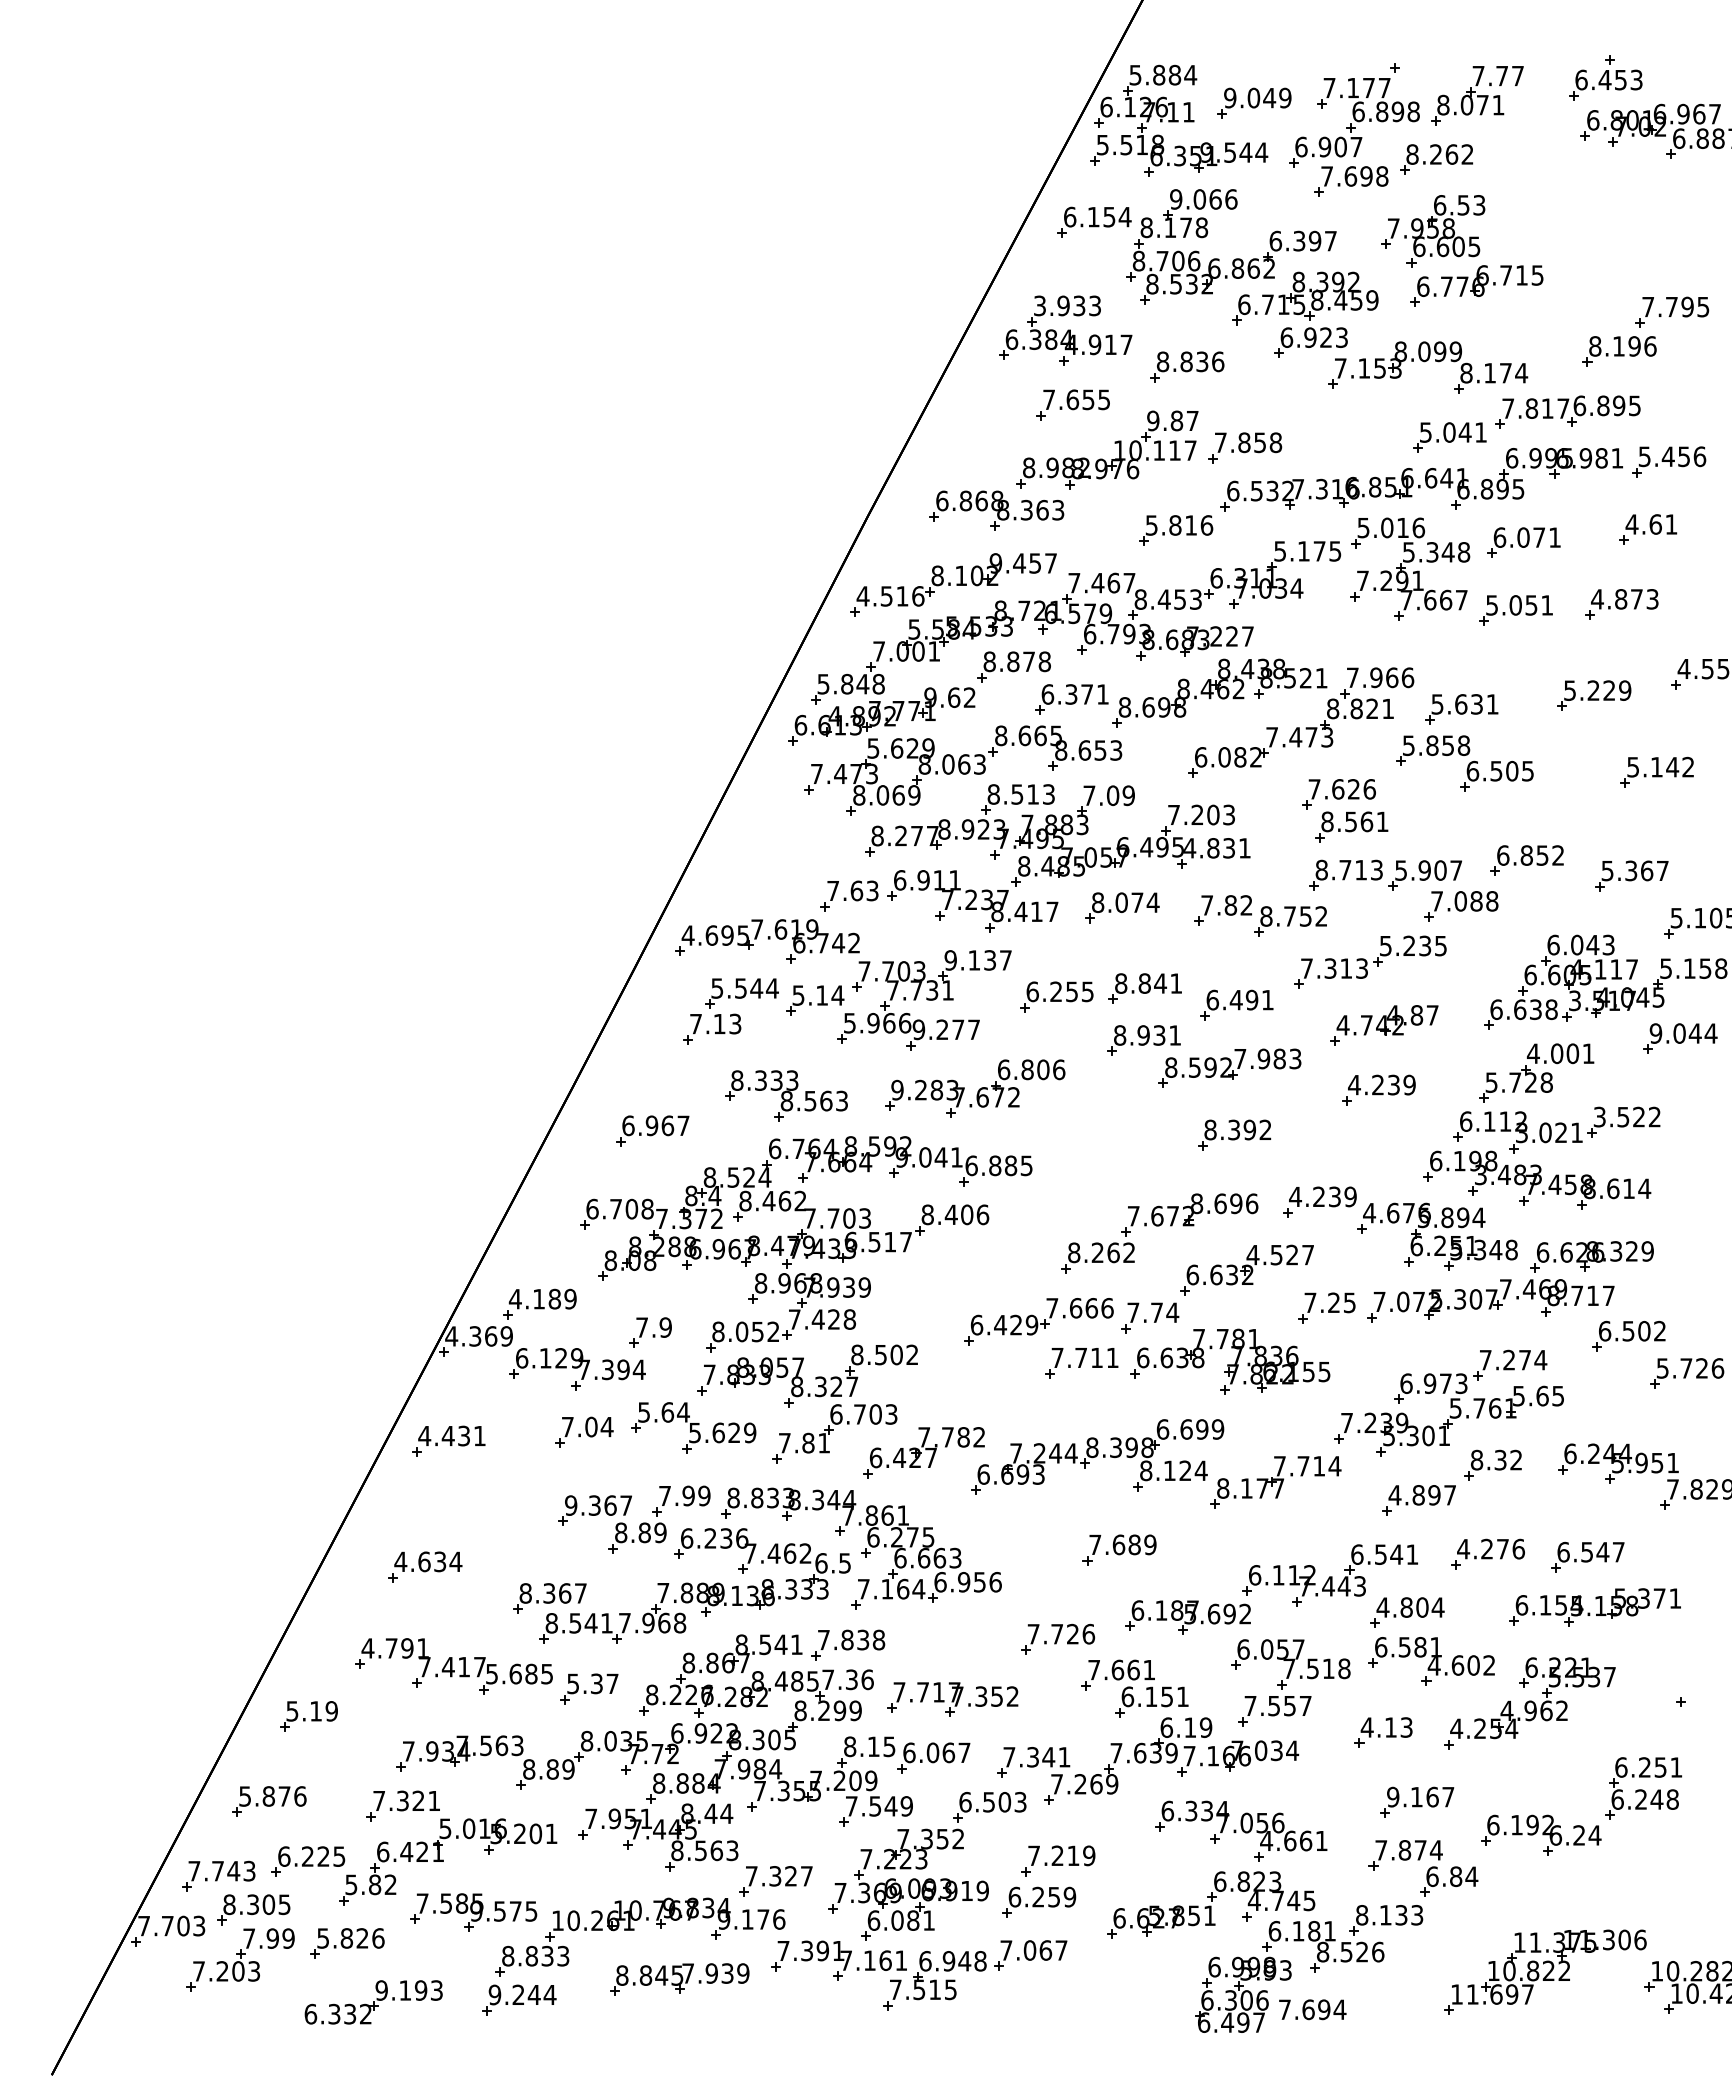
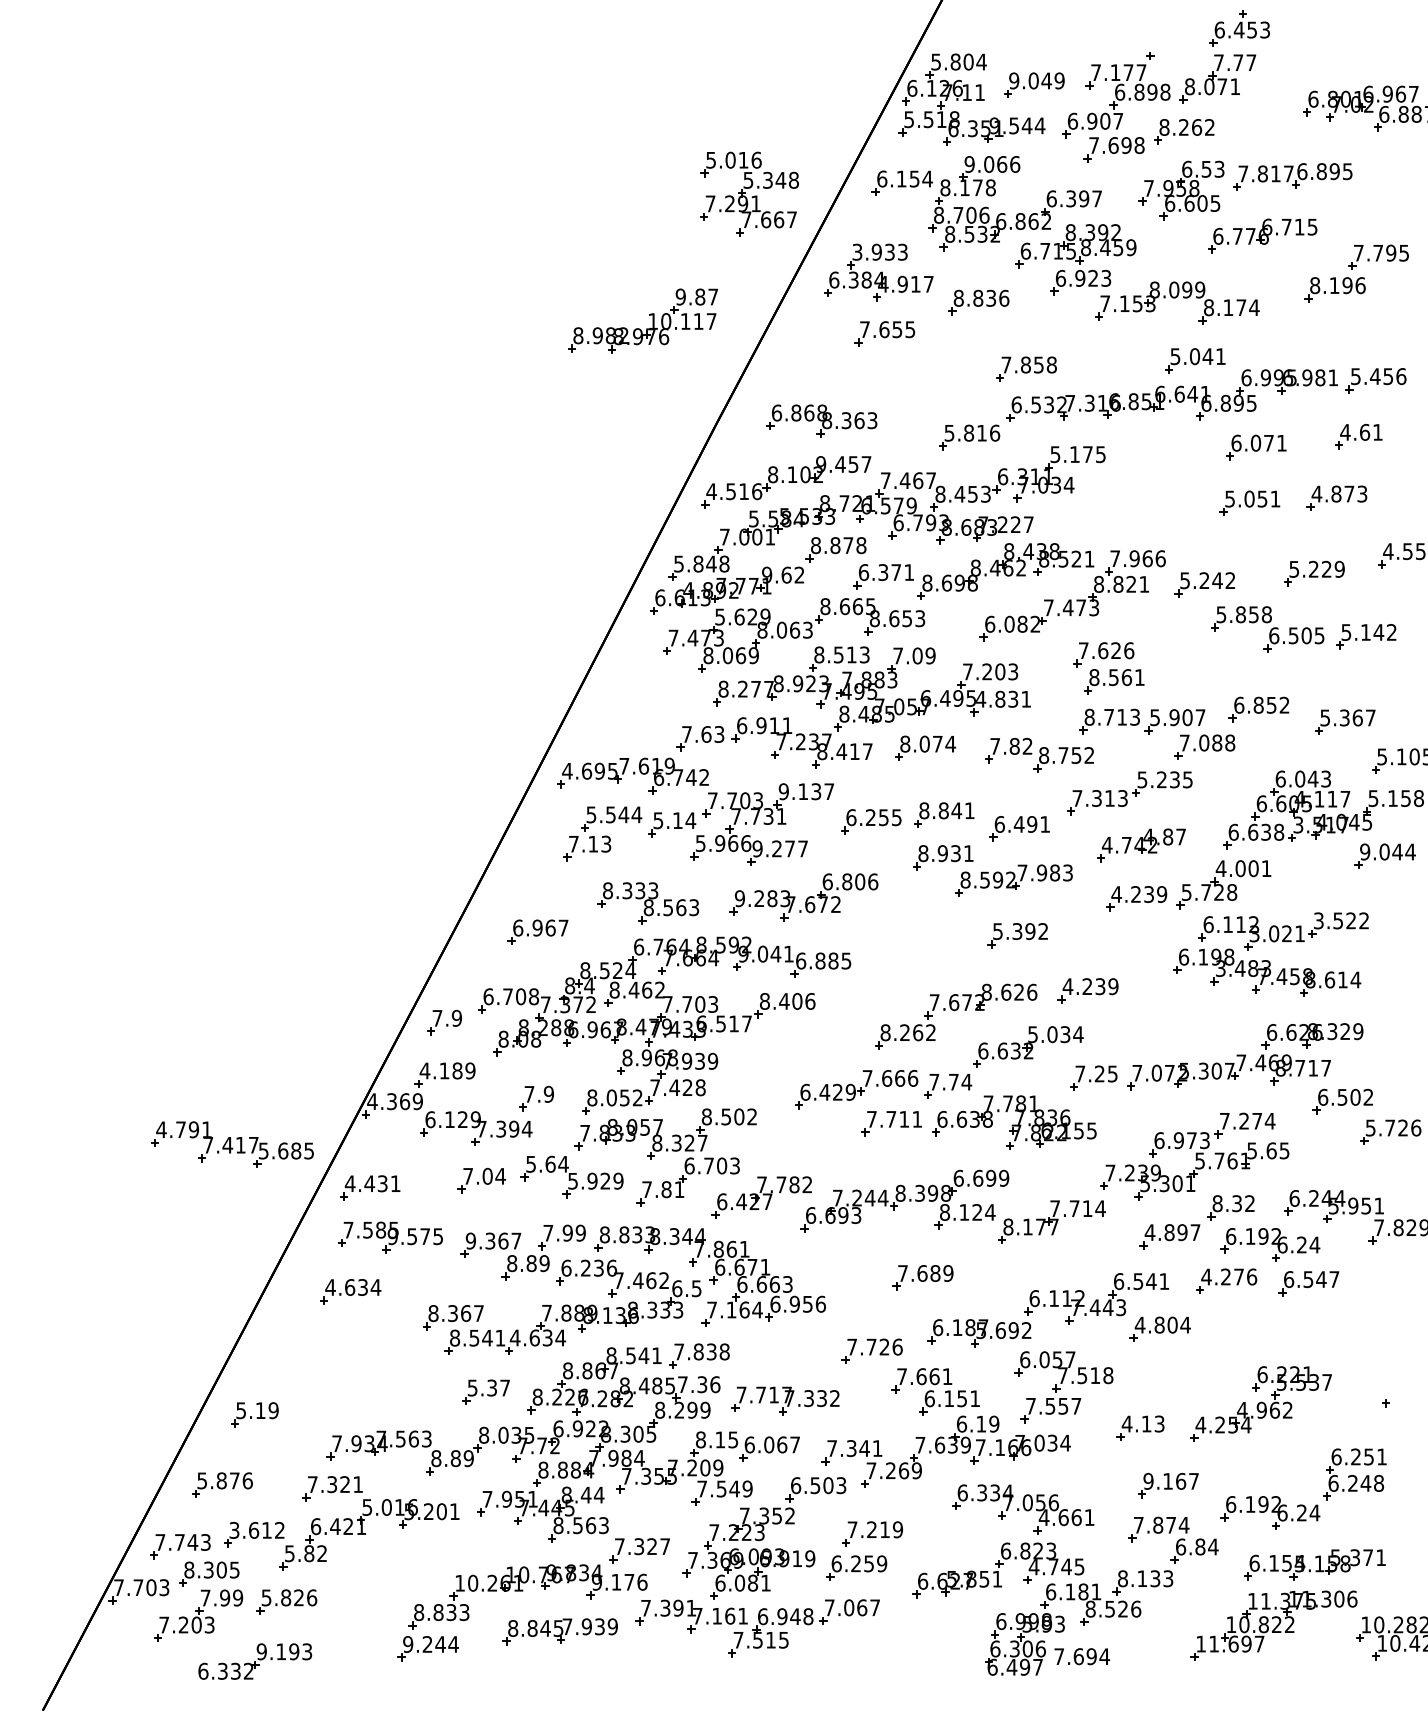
text: (1174, 74) -> (968, 61), 5.884 -> 5.804
part: (1605, 78) -> (1239, 28), moved
part: (1476, 285) -> (1262, 235), moved
part: (1567, 411) -> (1292, 176), moved
part: (1103, 459) -> (639, 328), moved
part: (1410, 568) -> (749, 193), moved
text: (1476, 704) -> (1217, 580), 5.631 -> 5.242
part: (1464, 763) -> (1267, 629), moved
part: (1536, 1072) -> (1223, 884), moved
text: (1211, 1129) -> (998, 931), 8.392 -> 5.392
text: (1236, 1203) -> (1019, 992), 8.696 -> 8.626
part: (1436, 1236) -> (1184, 1019), removed
part: (539, 1240) -> (444, 1022), added
text: (1280, 1254) -> (1055, 1034), 4.527 -> 5.034
text: (718, 1432) -> (592, 1180), 5.629 -> 5.929
part: (1541, 1509) -> (1270, 1244), added
text: (912, 1536) -> (752, 1266), 6.275 -> 6.671
part: (1594, 1606) -> (1314, 1564), moved
text: (651, 1622) -> (537, 1337), 7.968 -> 4.634
part: (1431, 1661) -> (1180, 1369), removed
part: (454, 1666) -> (232, 1144), moved
text: (996, 1696) -> (821, 1398), 7.352 -> 7.332
text: (310, 1855) -> (256, 1529), 6.225 -> 3.612
part: (473, 1912) -> (390, 1237), moved
part: (374, 2002) -> (255, 1661), moved

